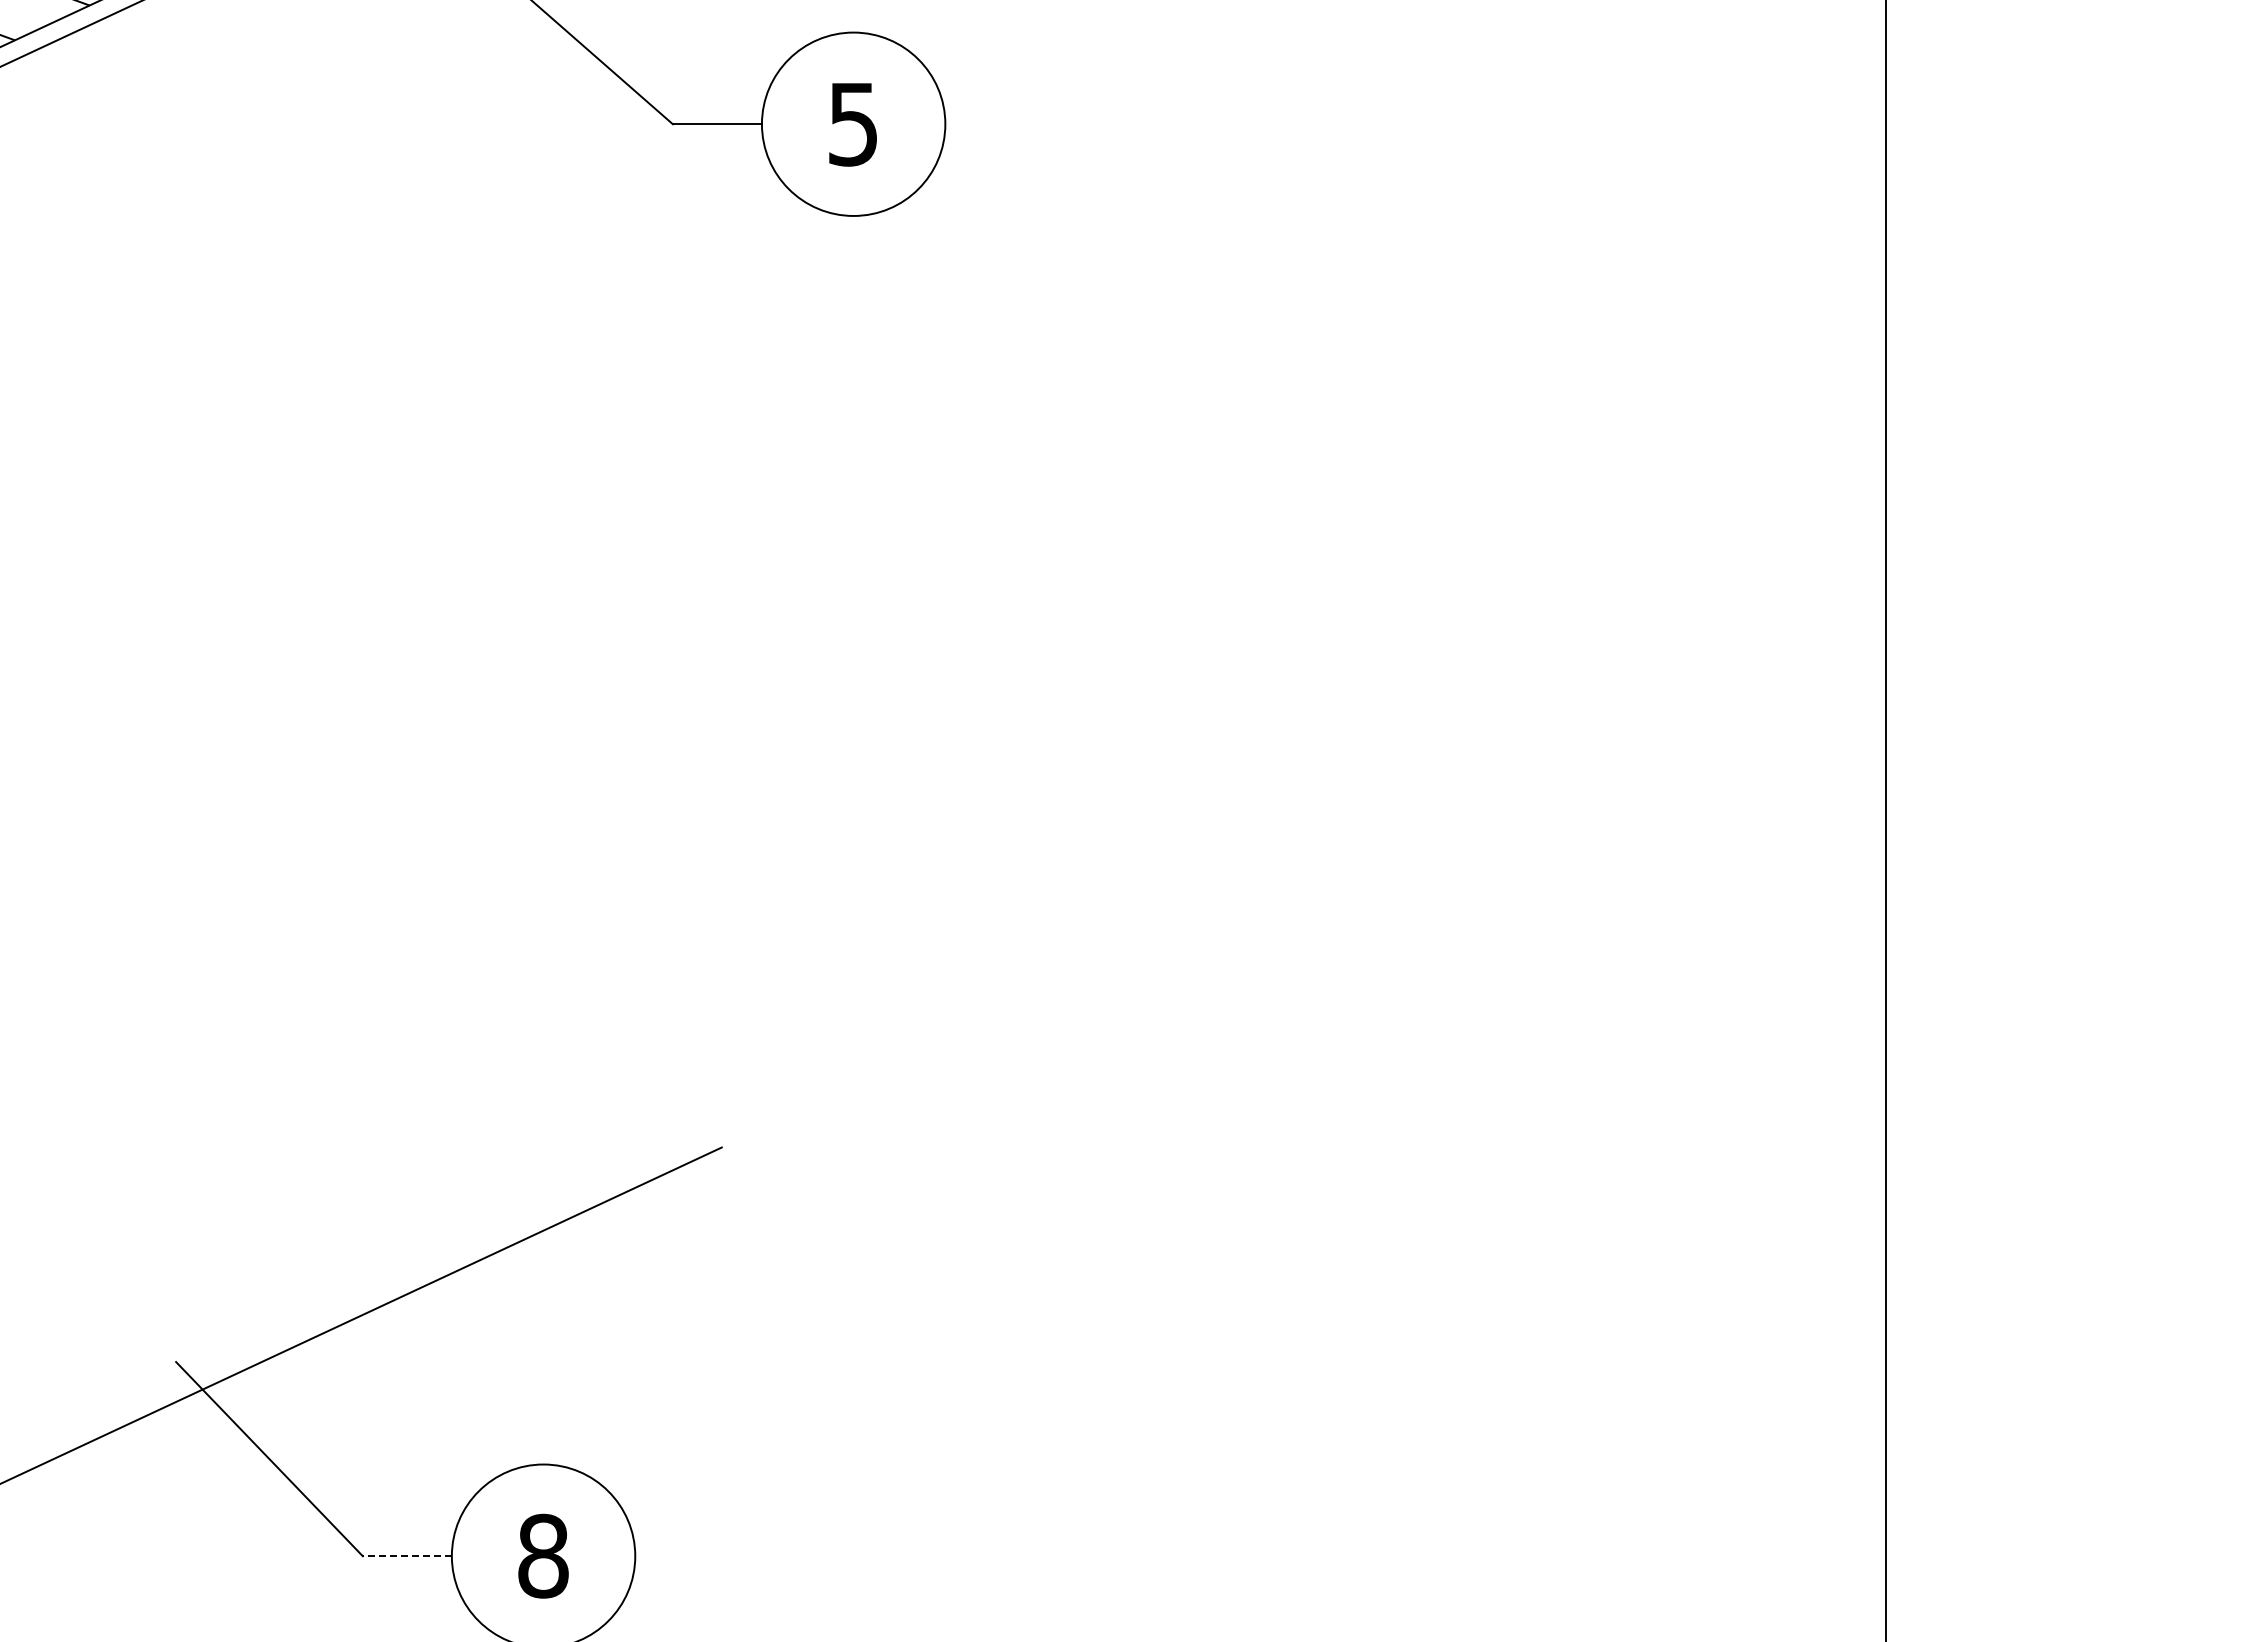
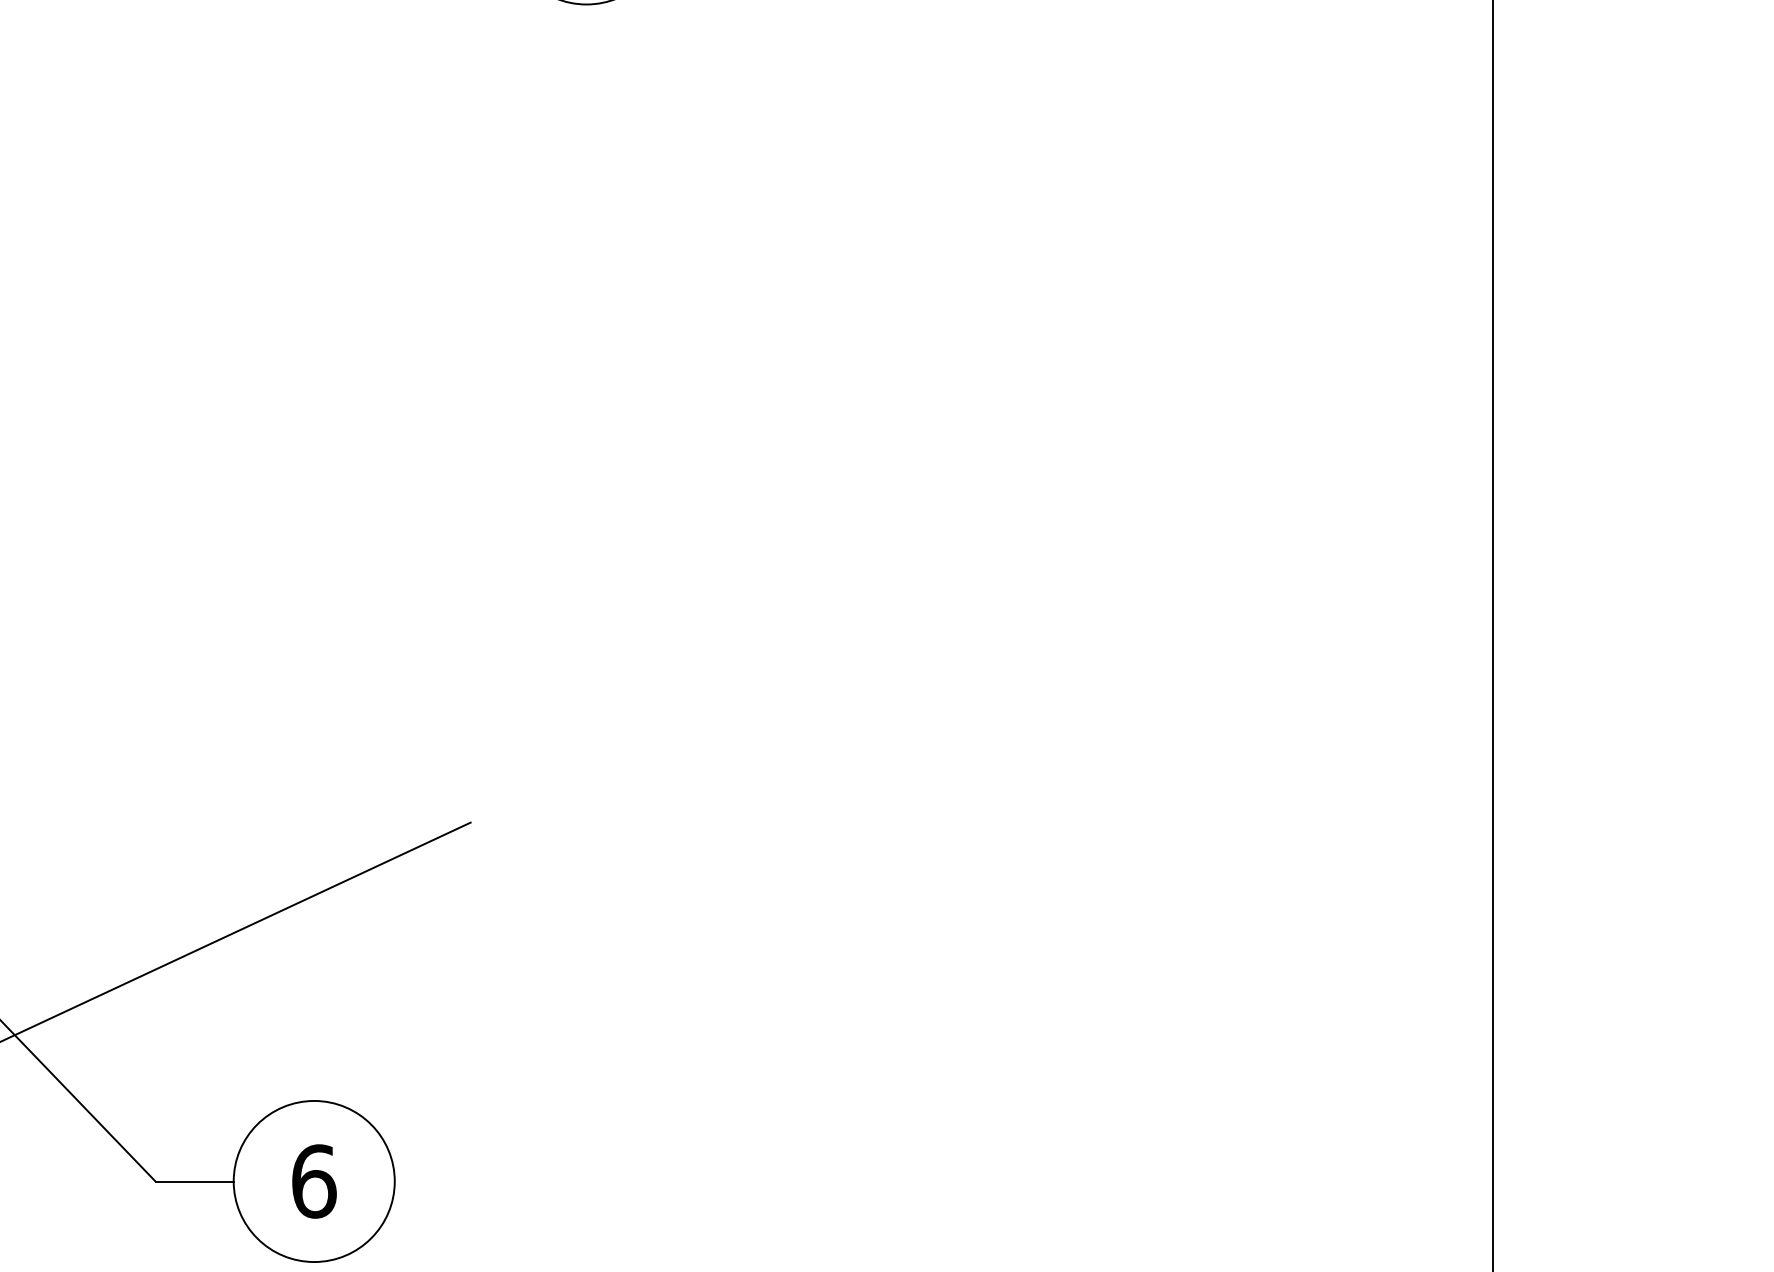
text: (543, 1555) -> (314, 1180), 8 -> 6
line: (407, 1556) -> (194, 1181), dashed -> solid

